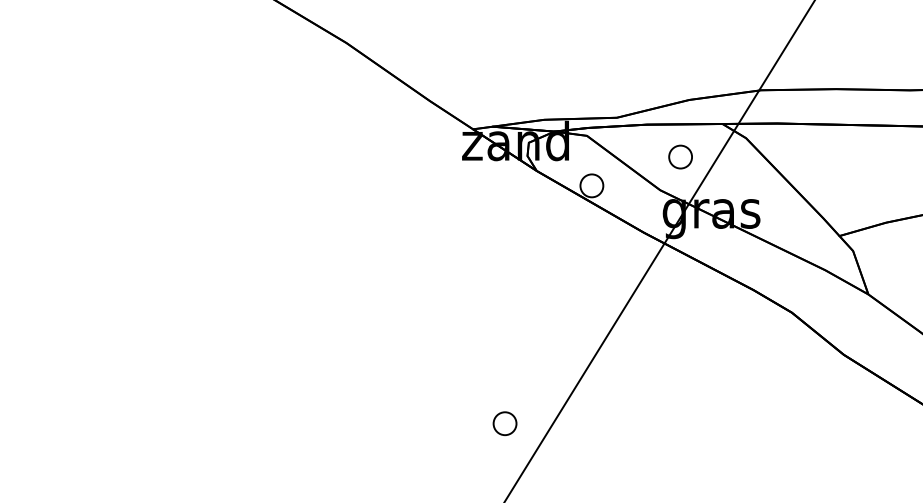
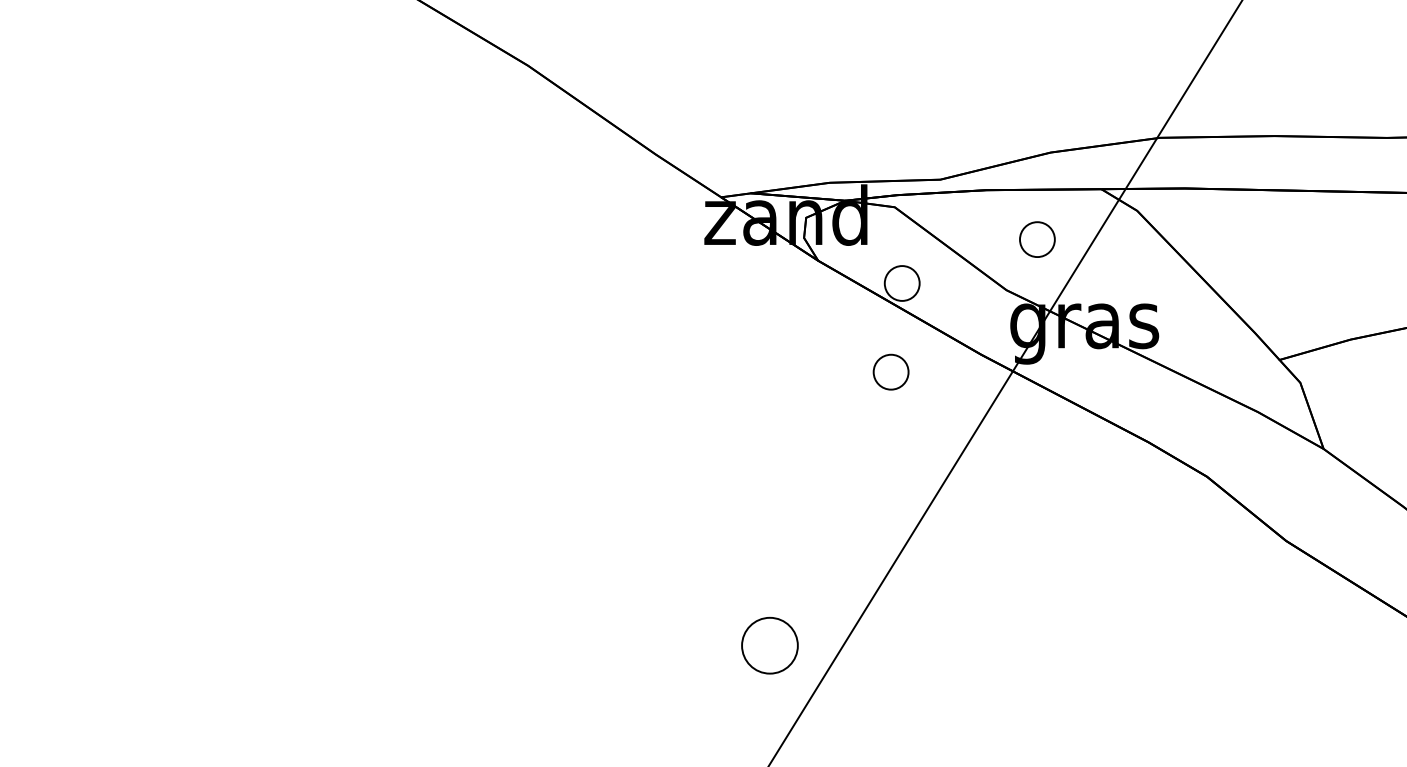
part: (584, 243) -> (890, 371), added
part: (504, 423) -> (769, 645), size x1.6

